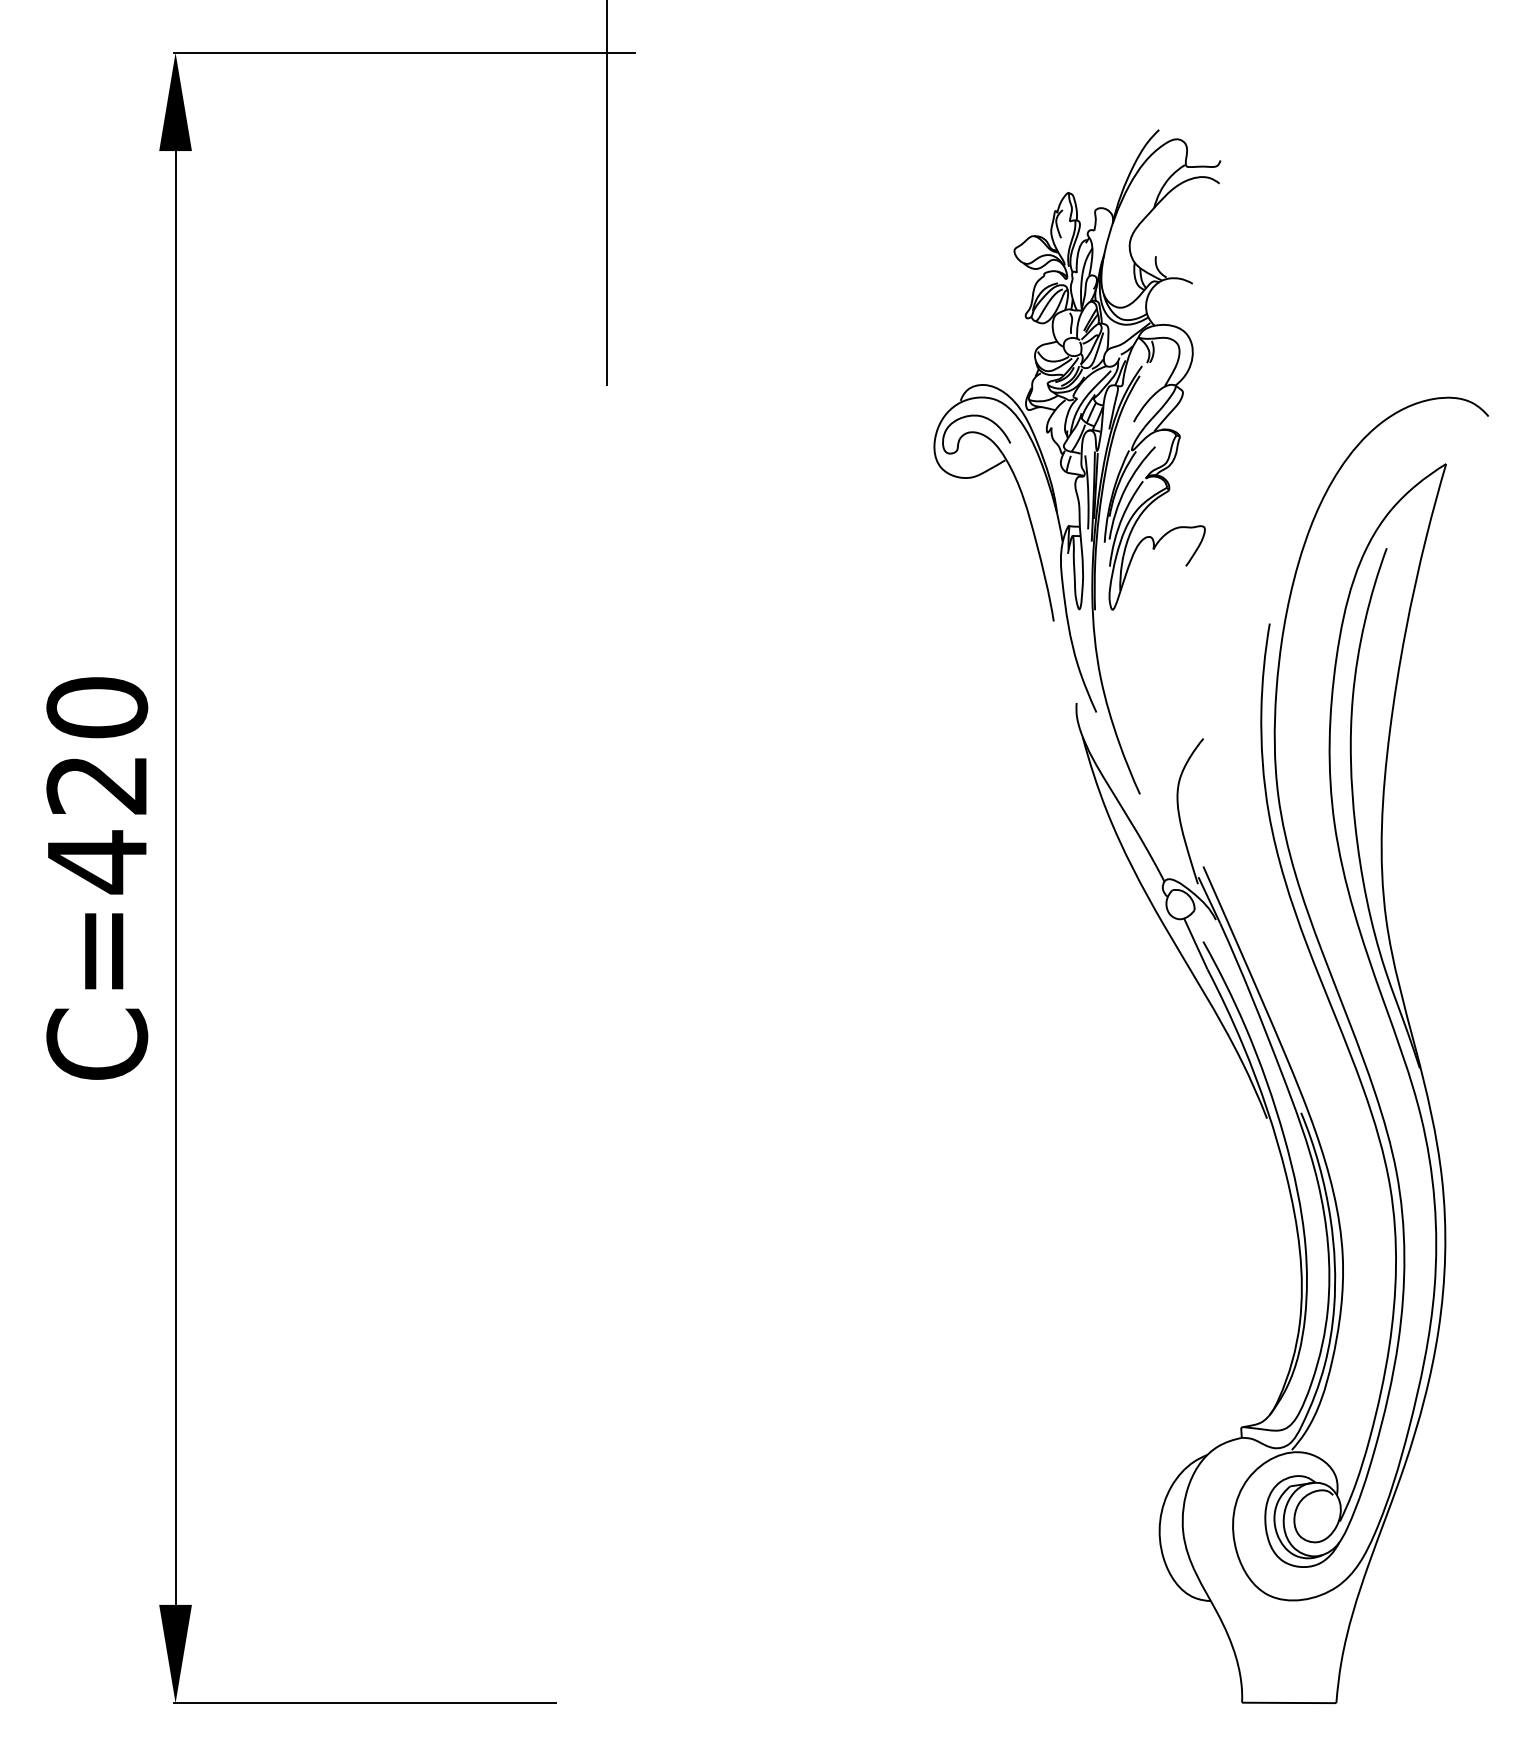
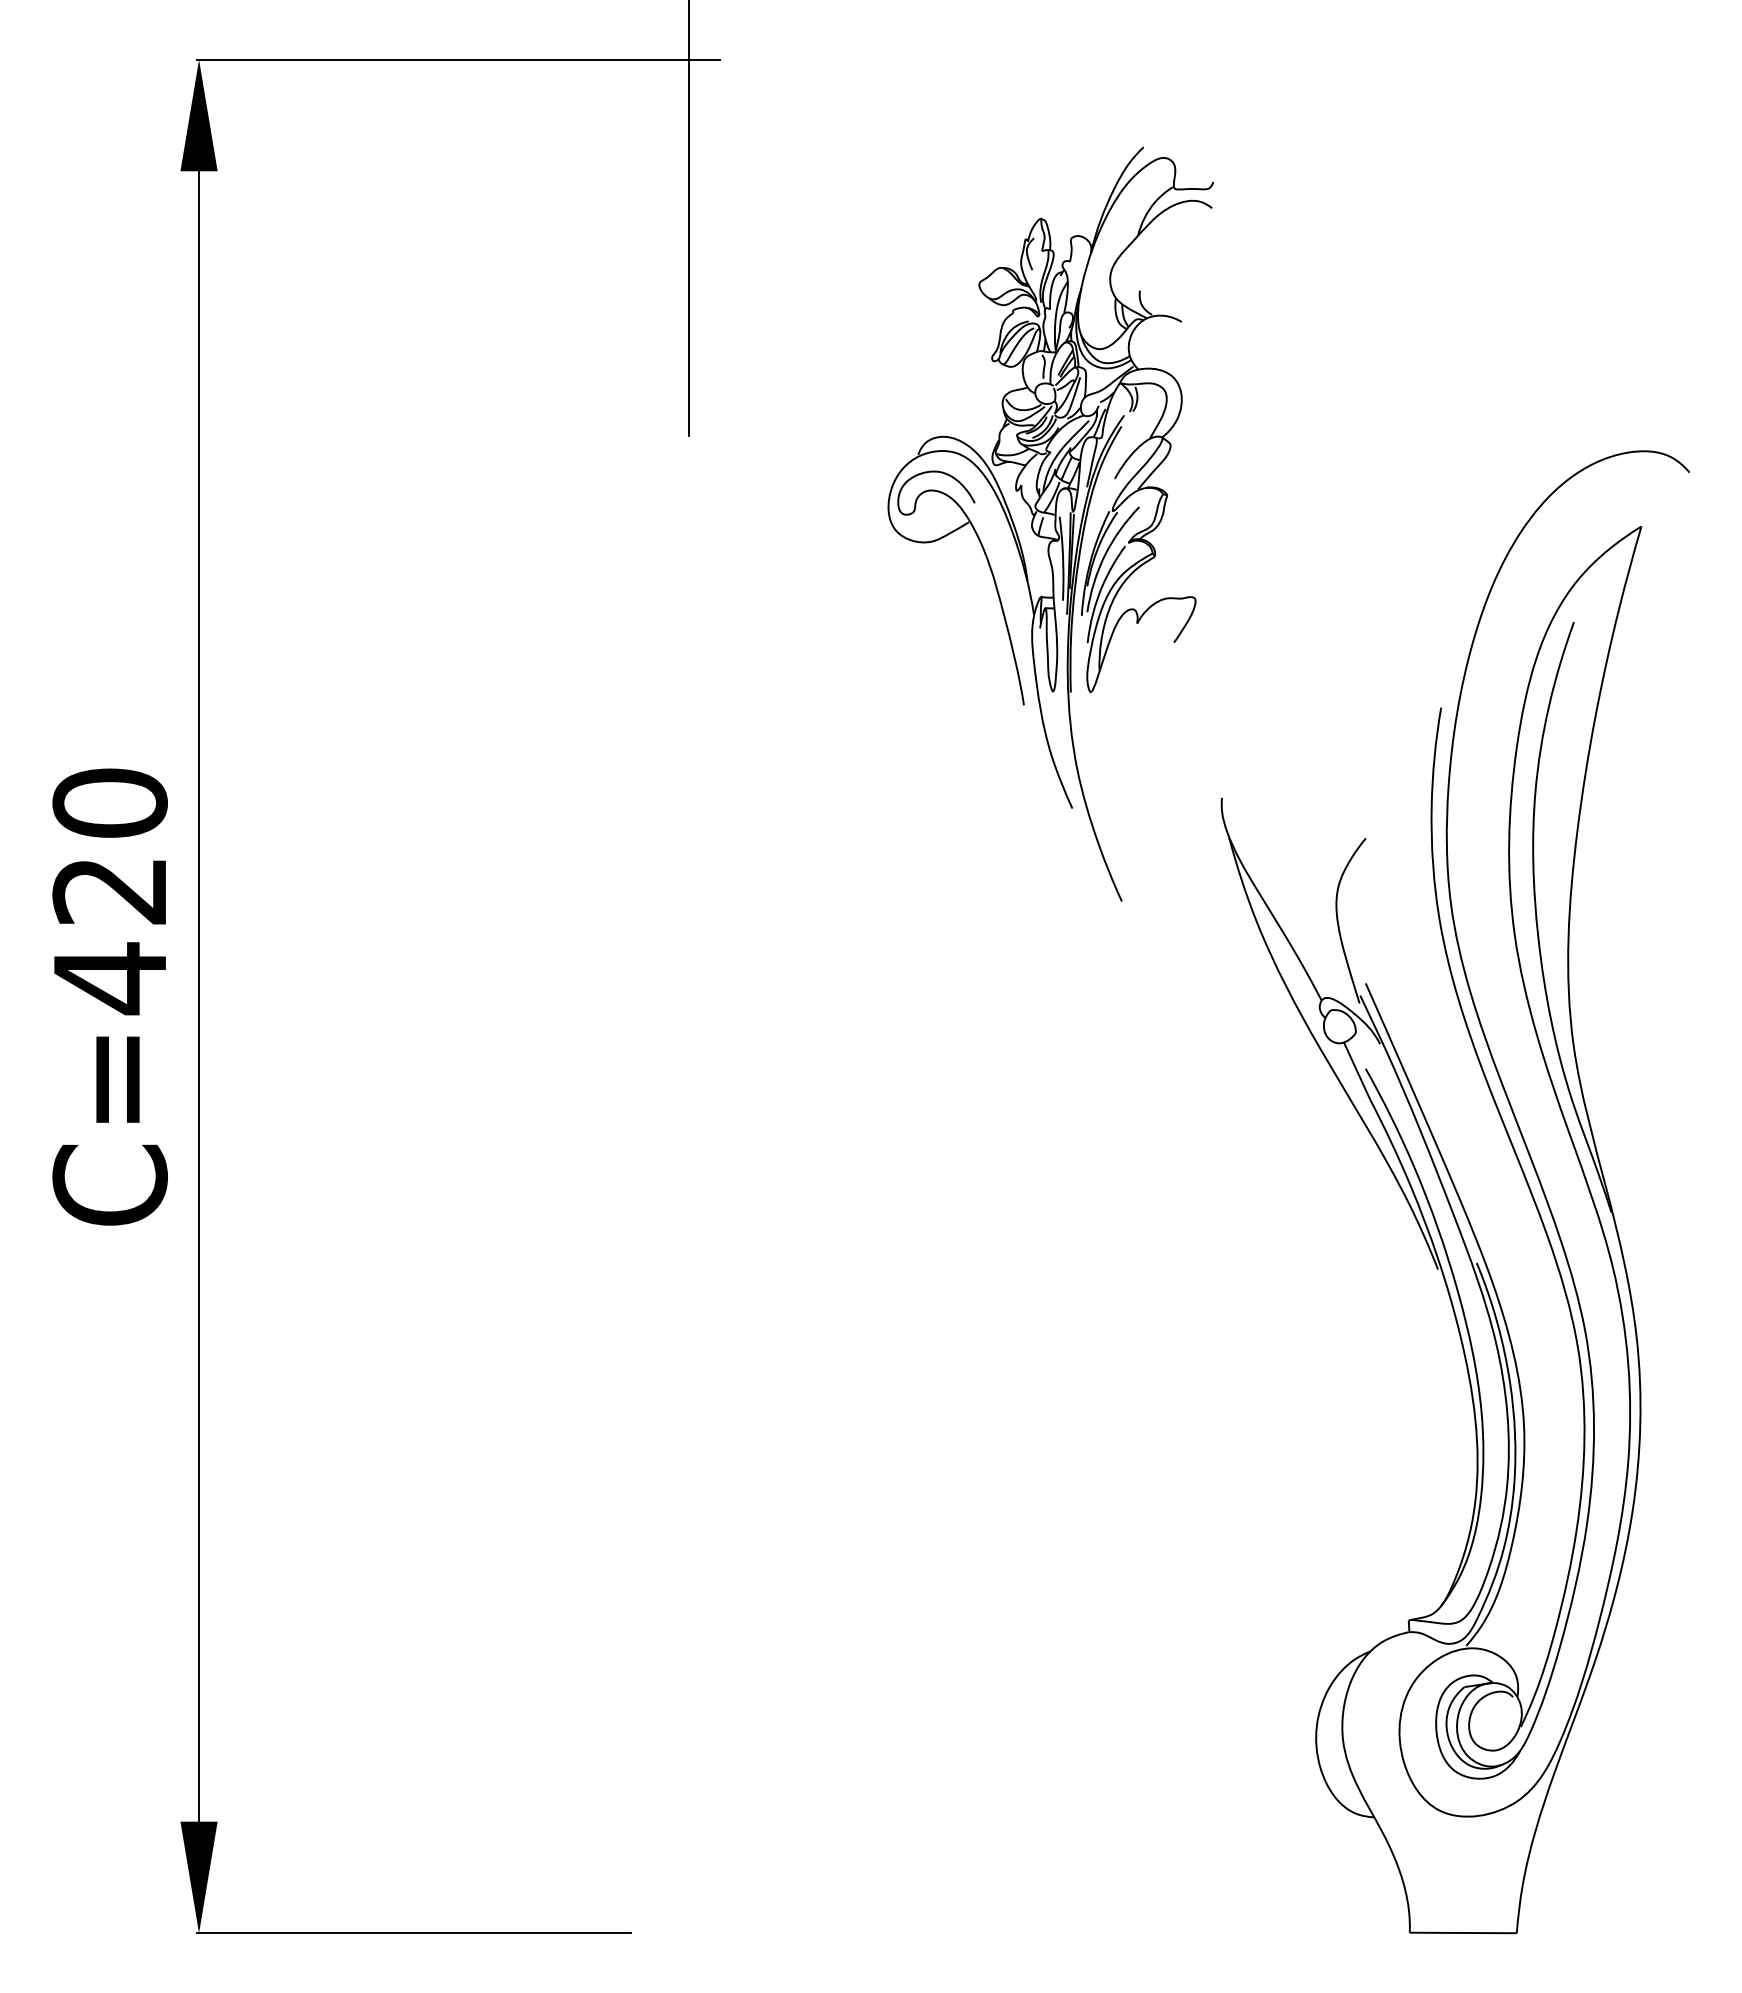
part: (1077, 462) -> (1050, 524), moved

